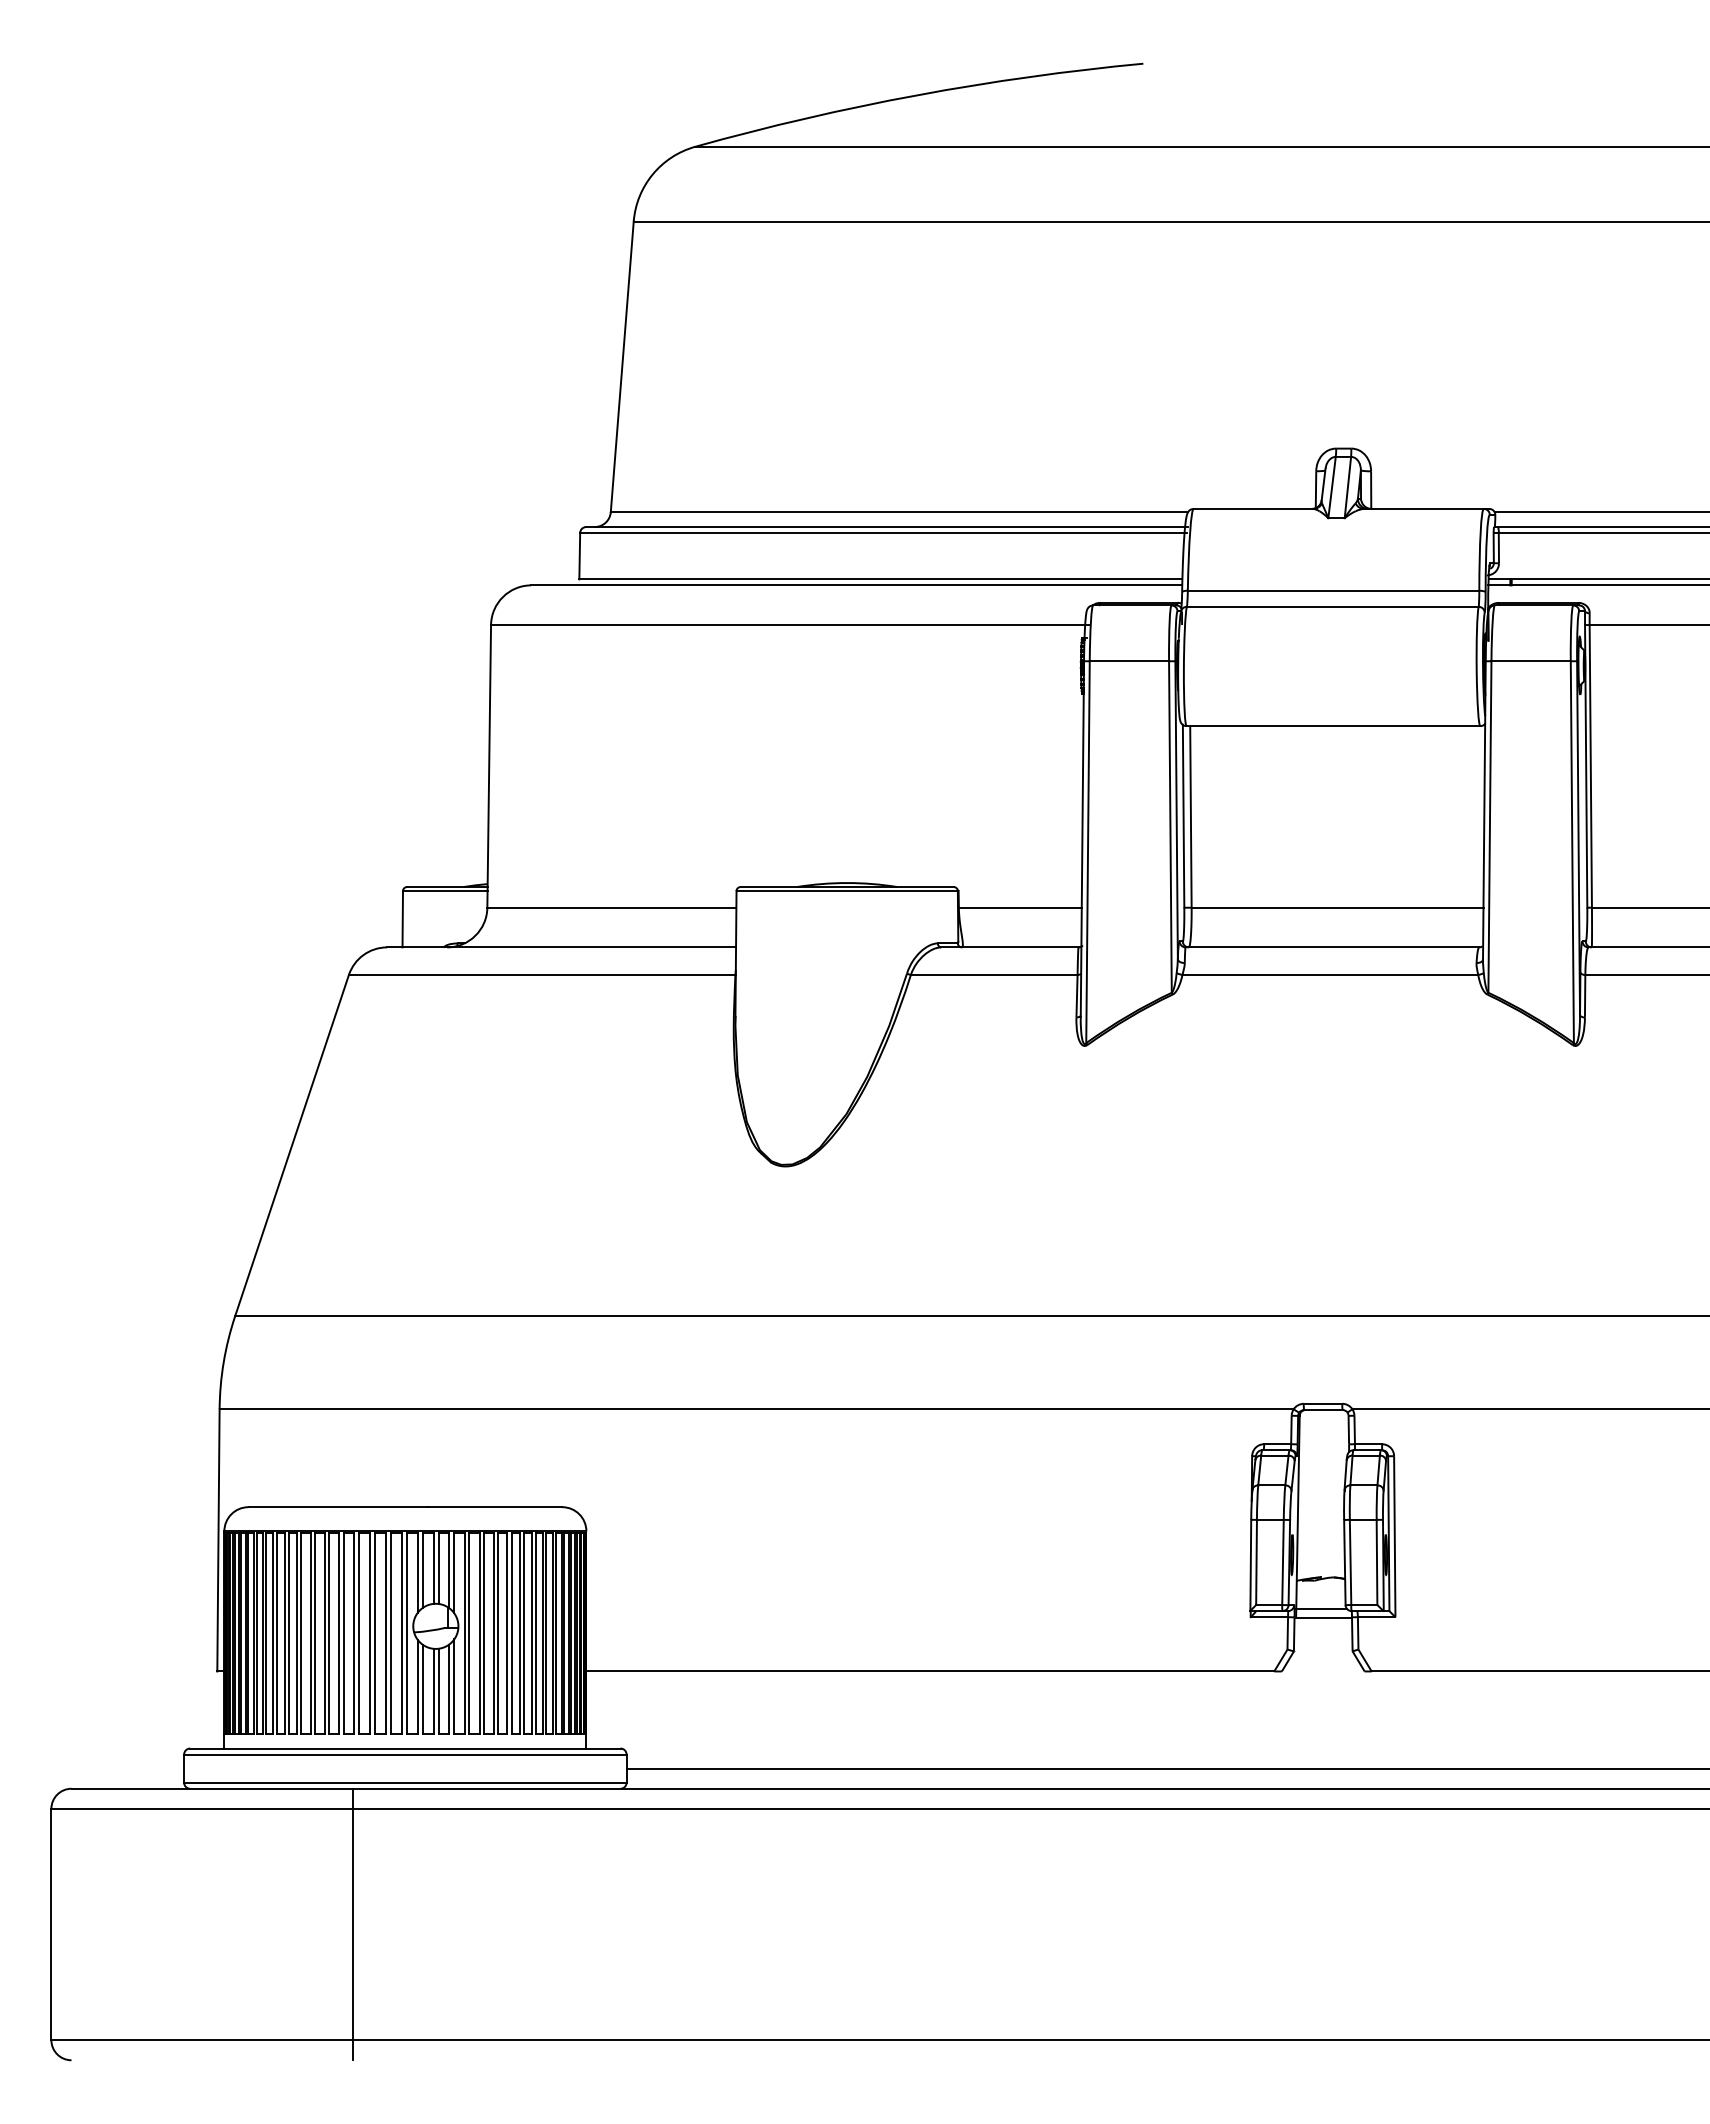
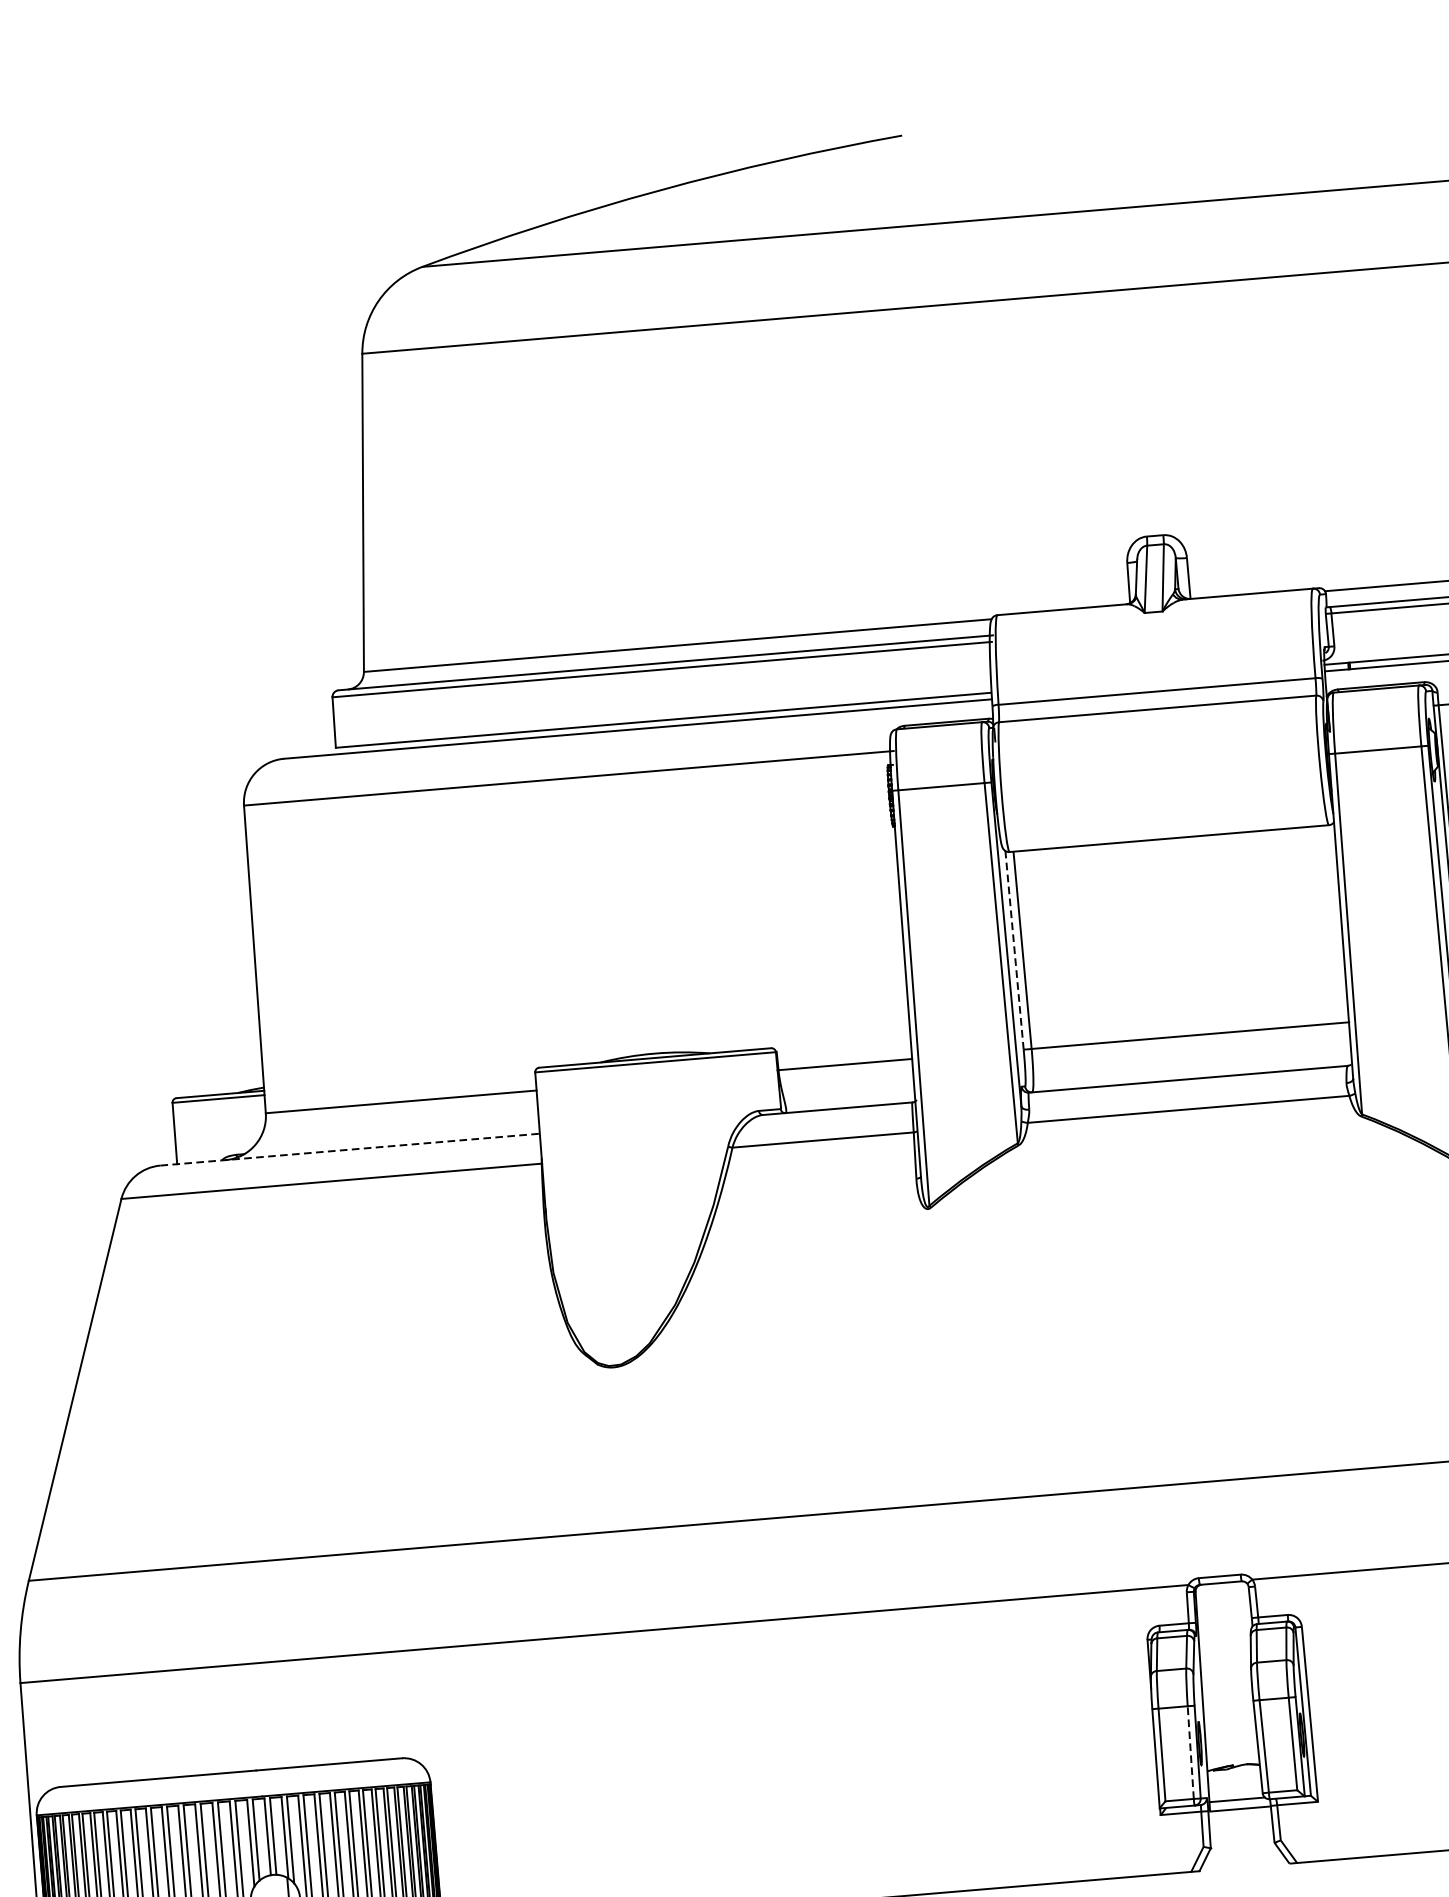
line: (1183, 815) -> (1014, 949), solid -> dashed
line: (562, 947) -> (351, 1149), solid -> dashed
line: (1283, 1562) -> (1191, 1752), solid -> dashed

